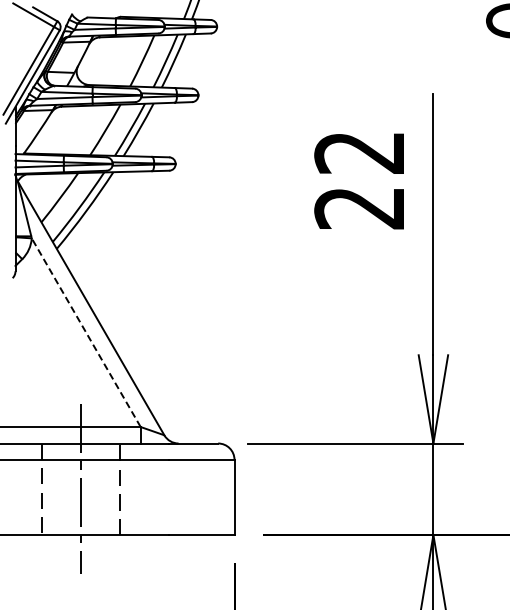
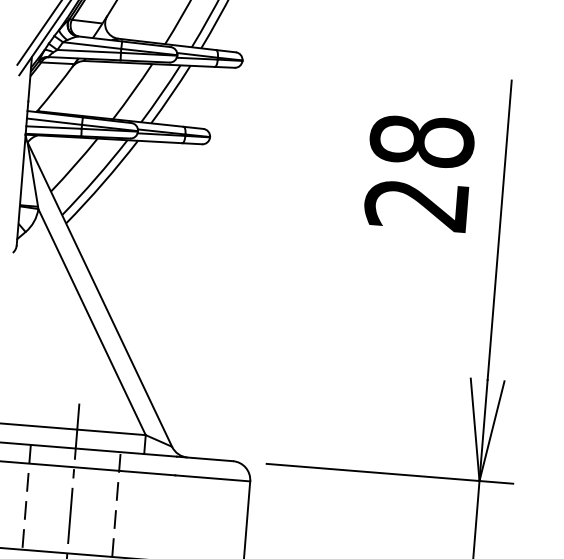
text: (359, 152) -> (421, 140), 22 -> 28
line: (86, 332) -> (92, 321), dashed -> solid

